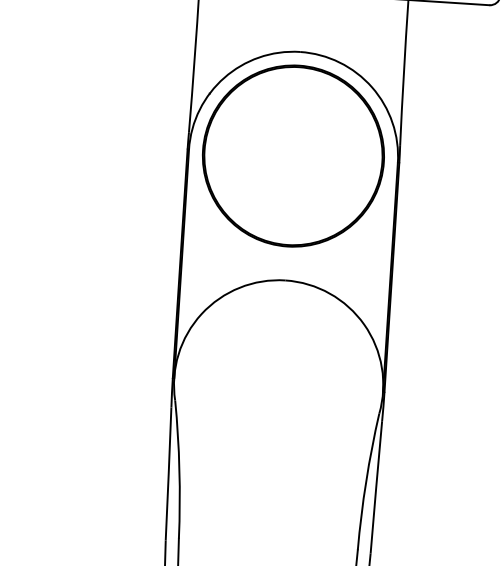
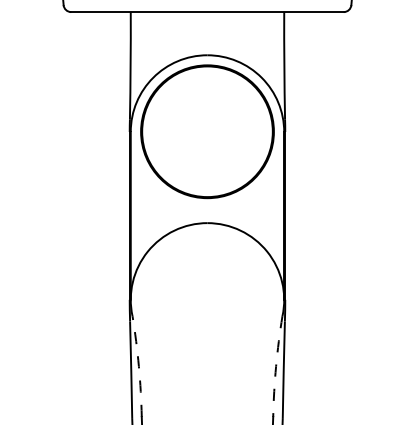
arc: (178, 469) -> (138, 366), solid -> dashed
arc: (366, 481) -> (276, 366), solid -> dashed

